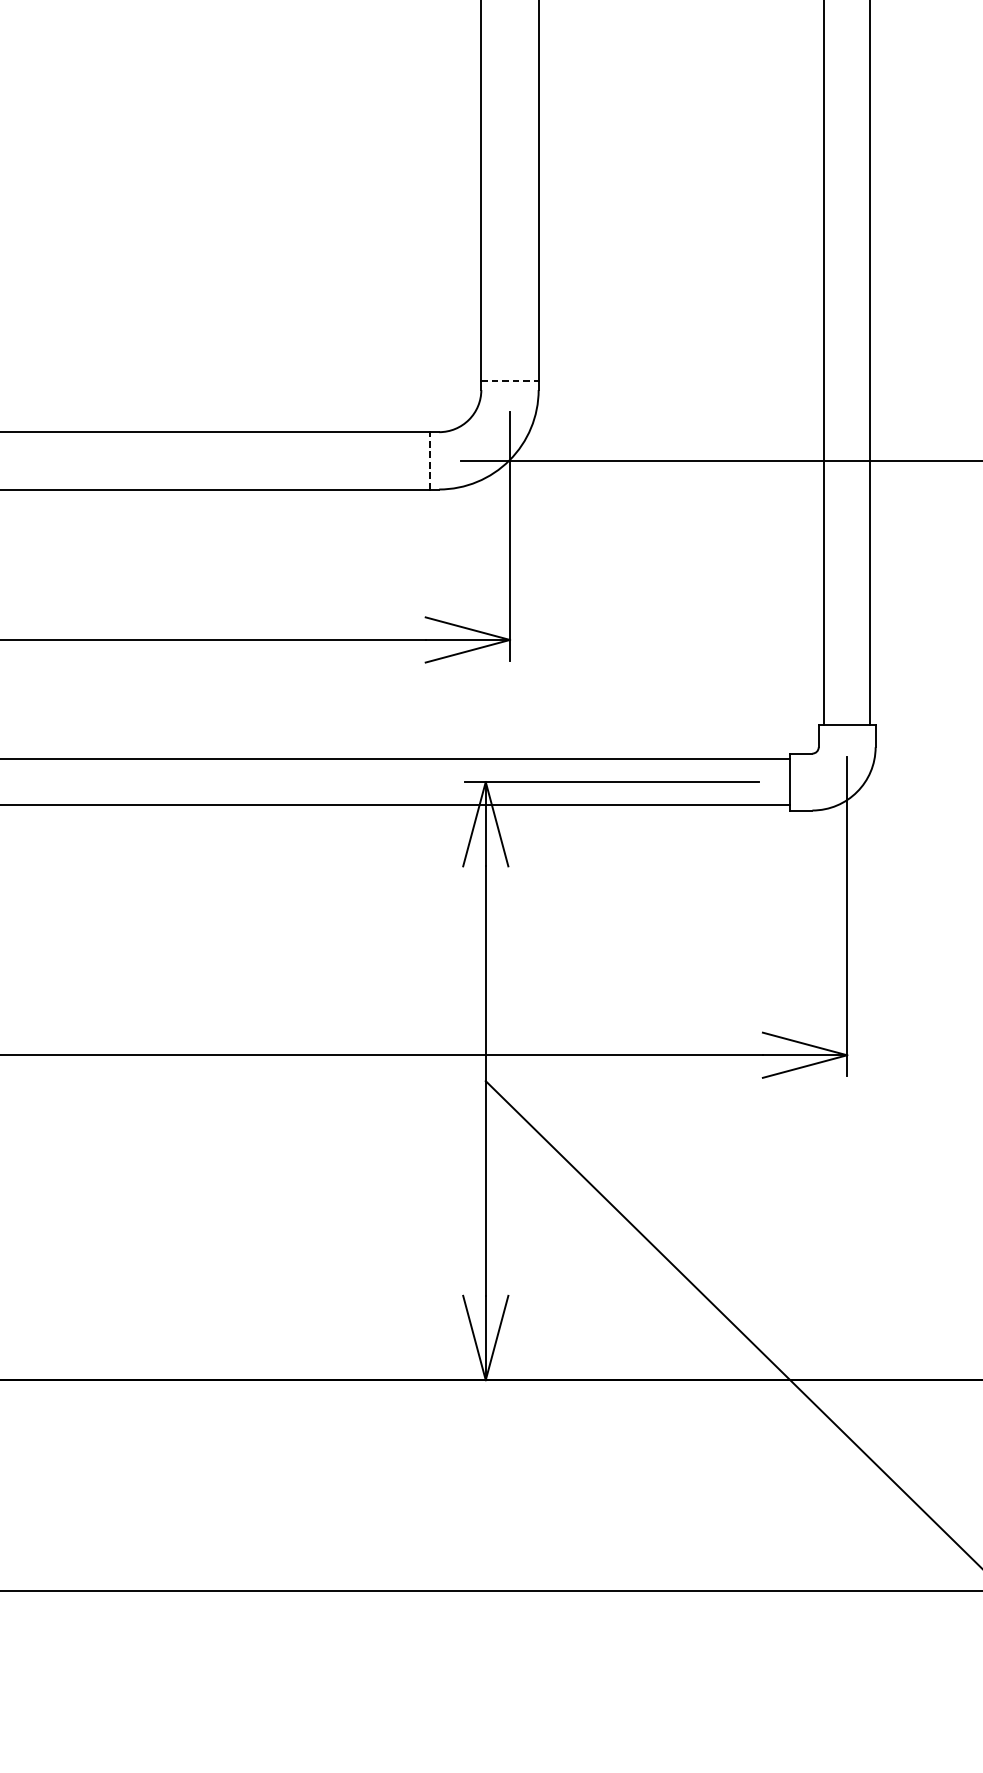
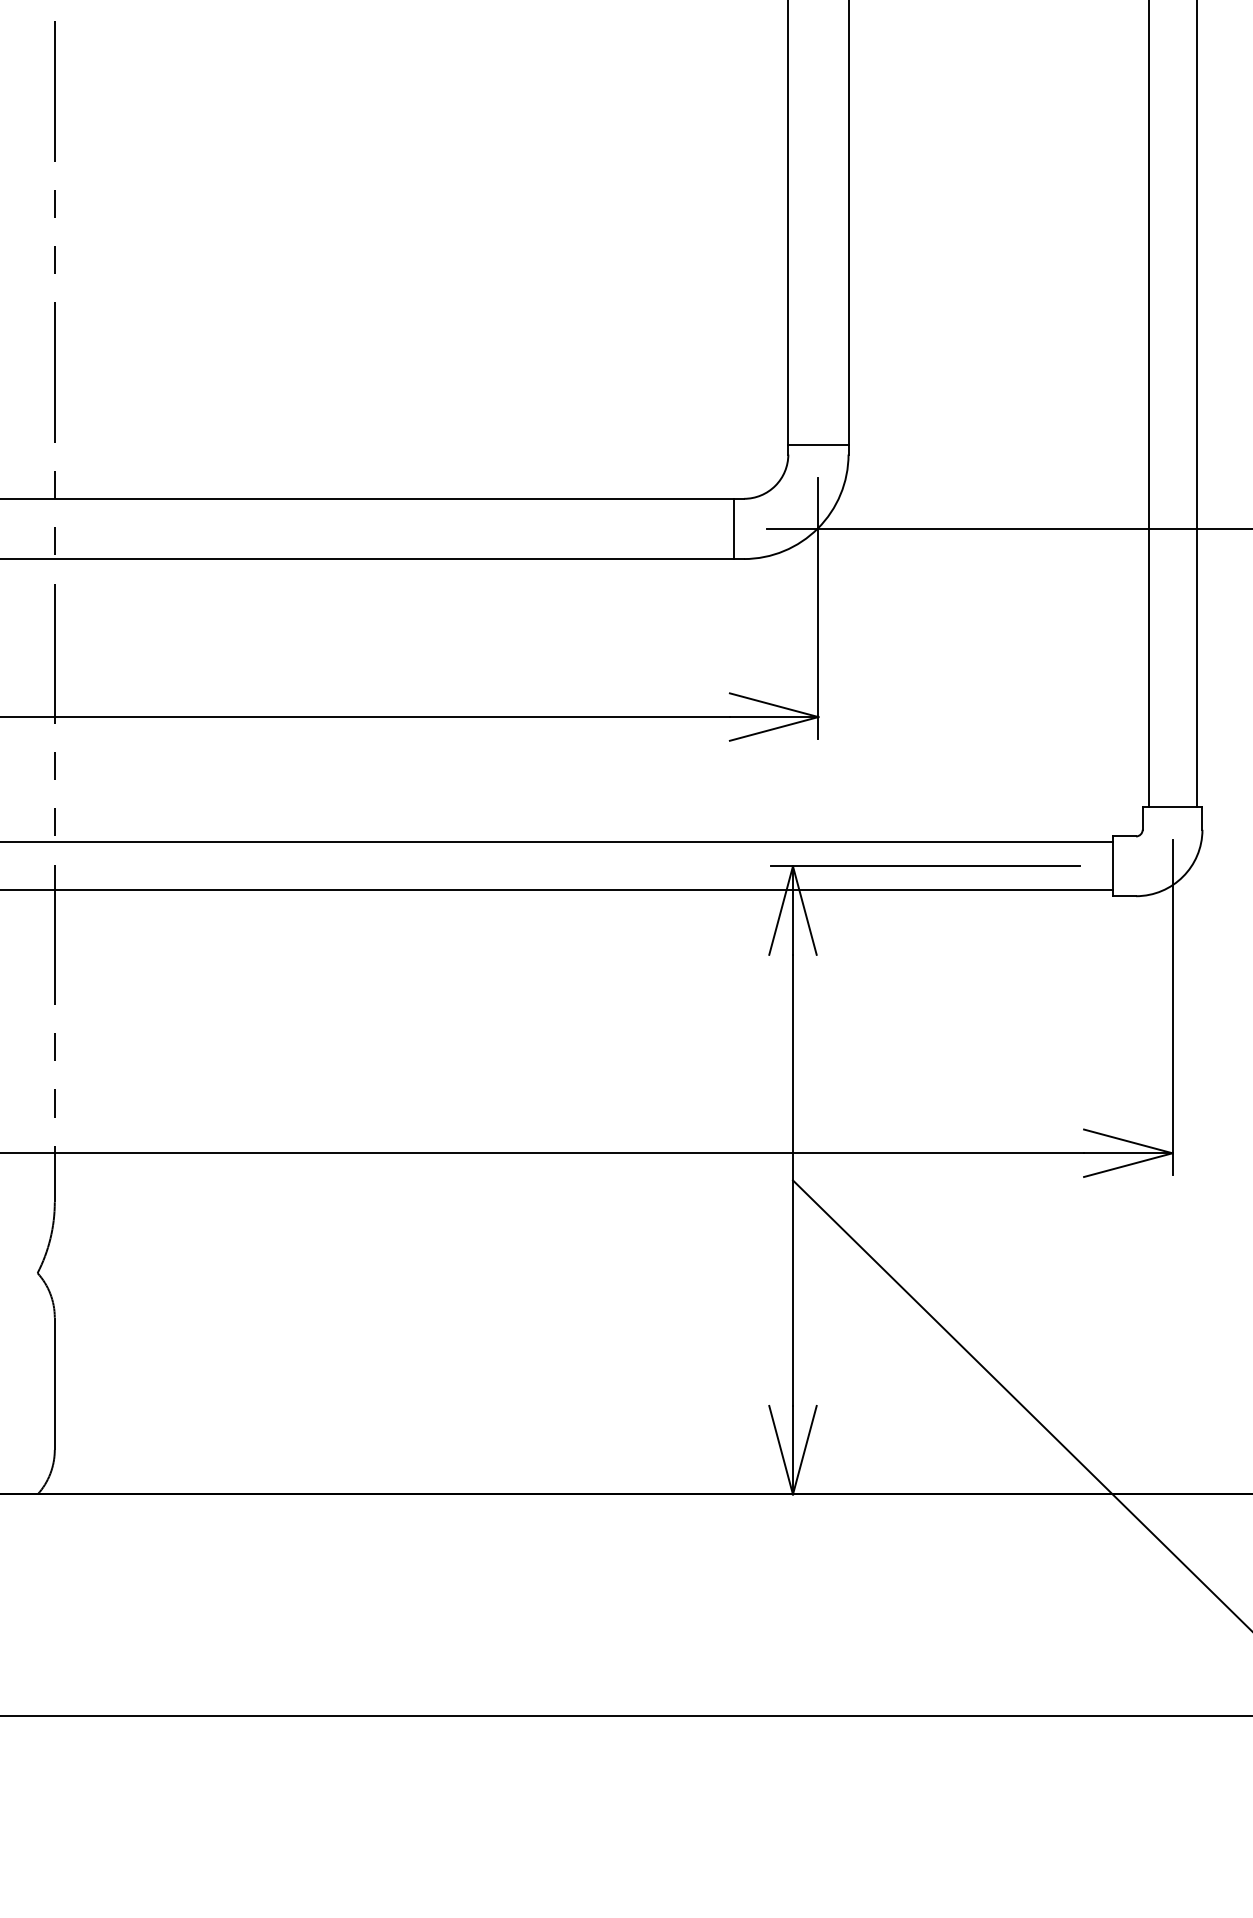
line: (510, 380) -> (818, 444), dashed -> solid
line: (430, 460) -> (734, 528), dashed -> solid

